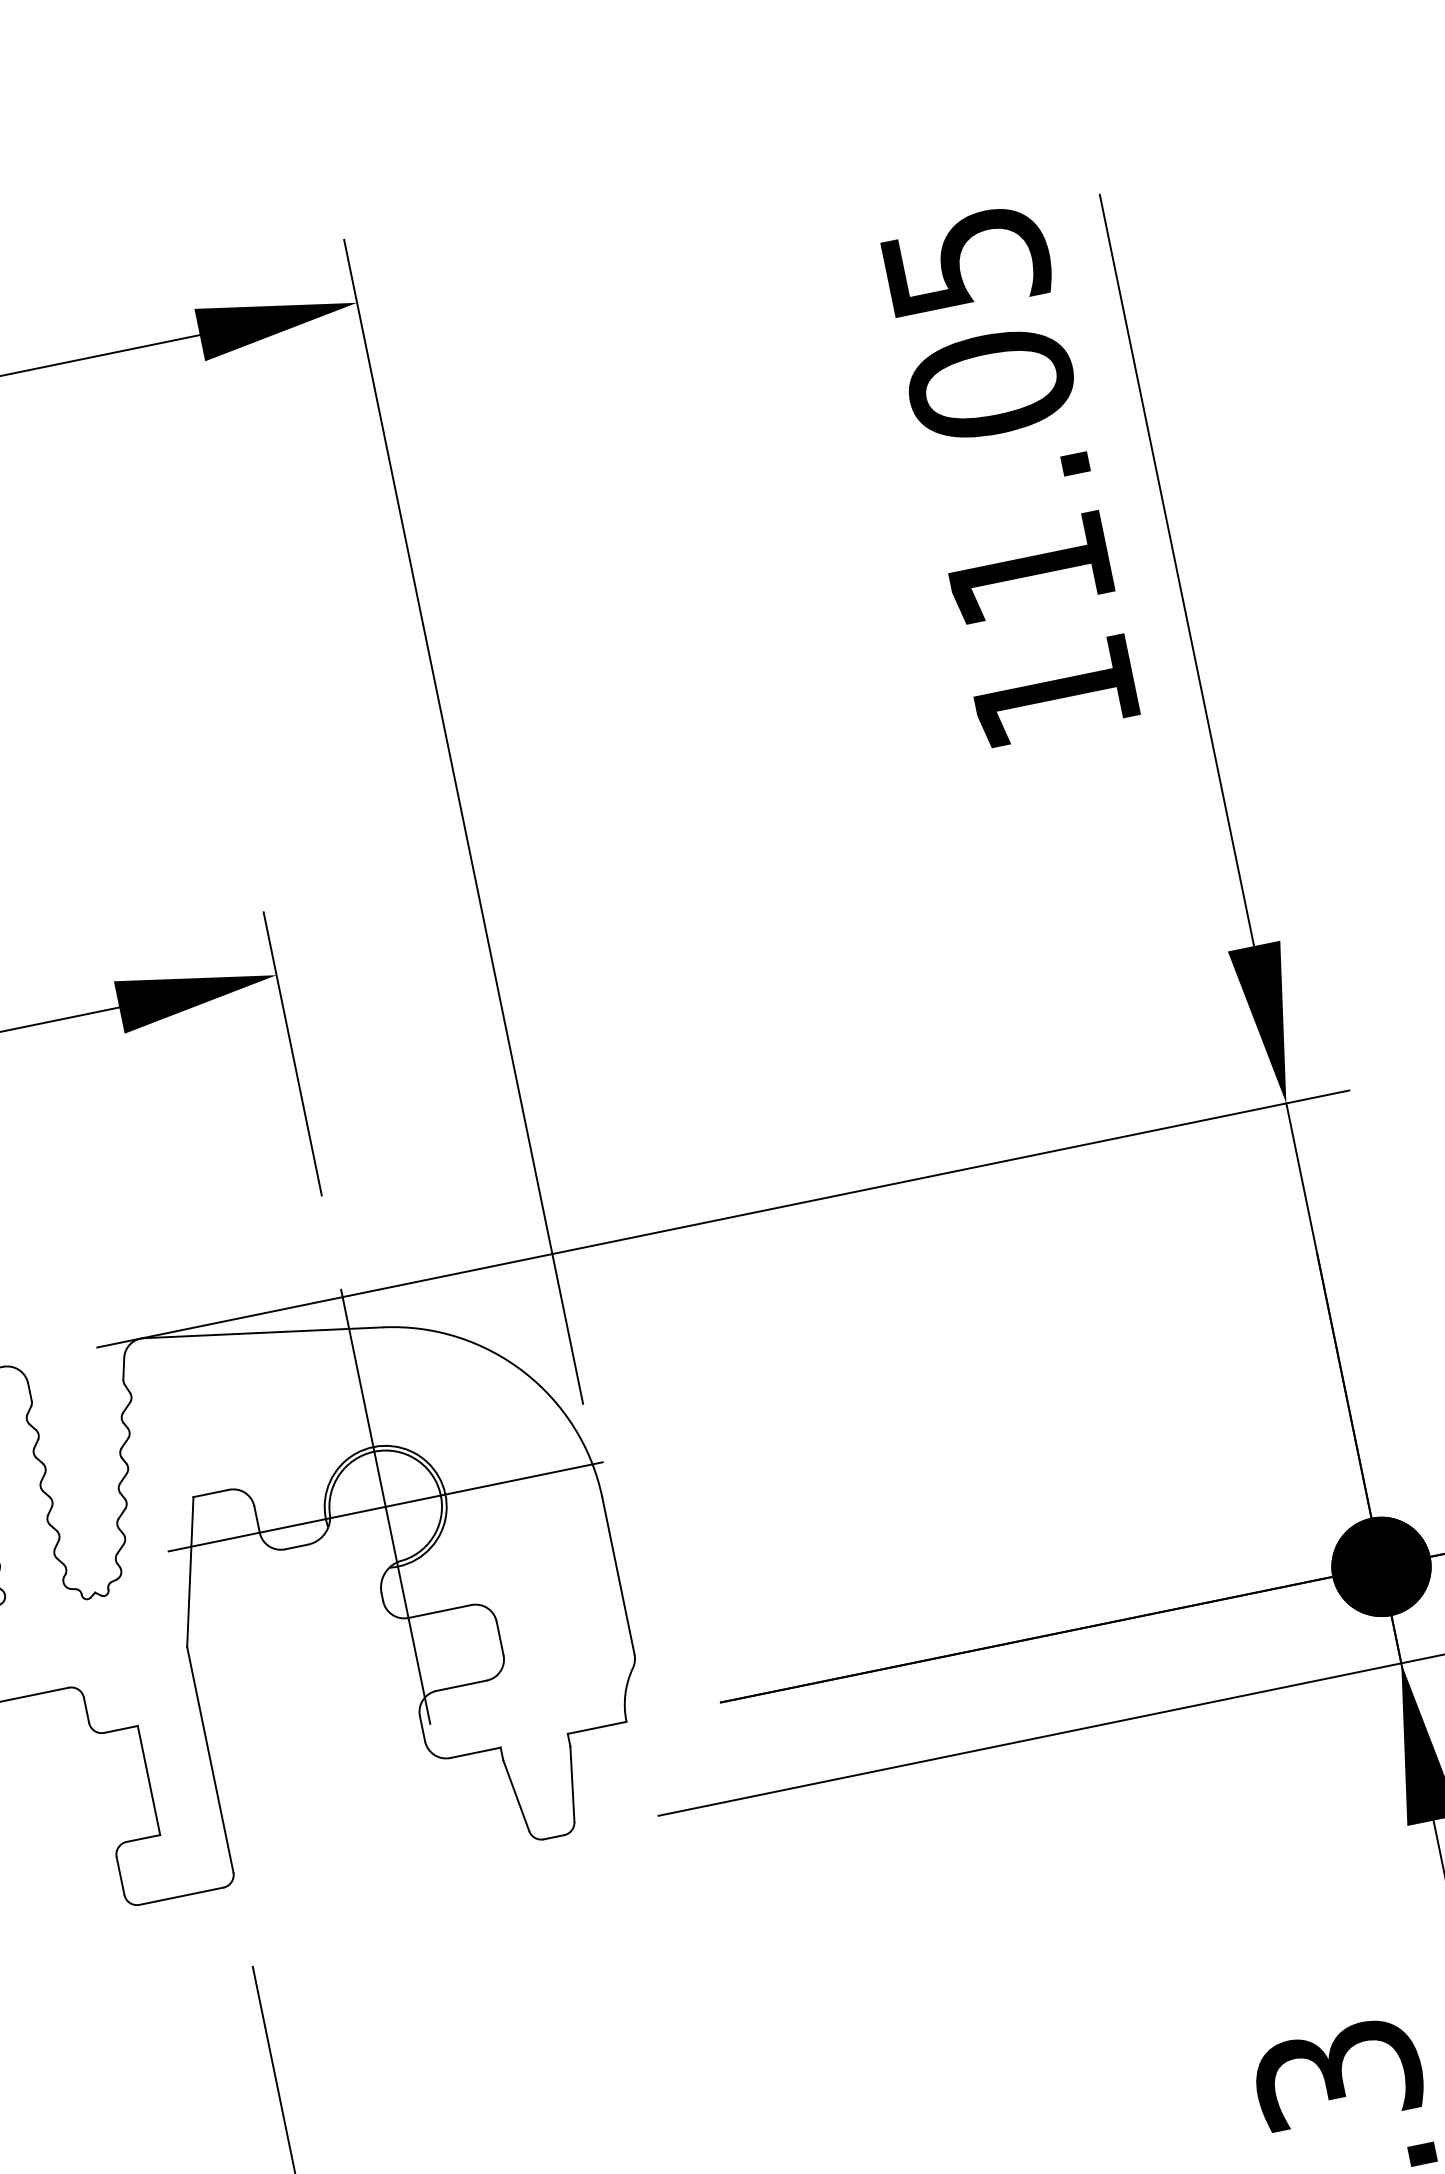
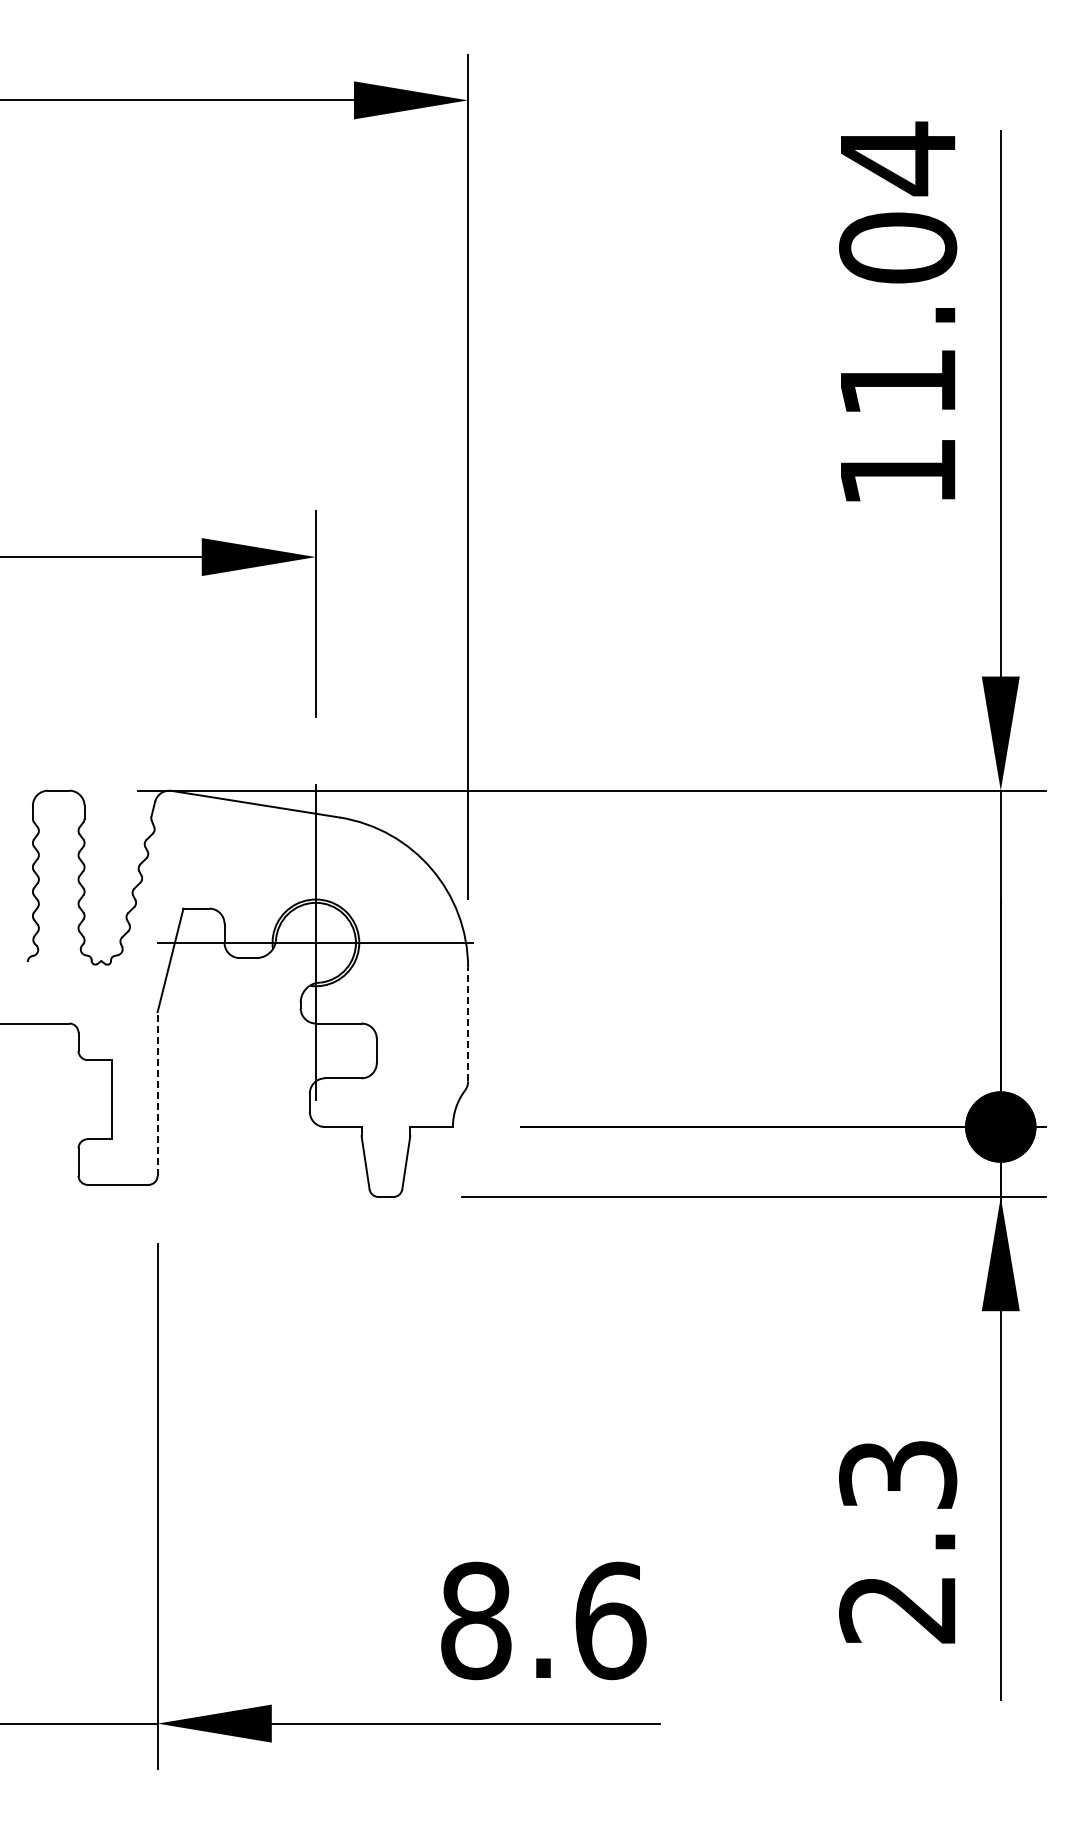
text: (967, 260) -> (899, 158), 11.05 -> 11.04
line: (619, 1576) -> (468, 1024), solid -> dashed
line: (209, 1759) -> (157, 1093), solid -> dashed

